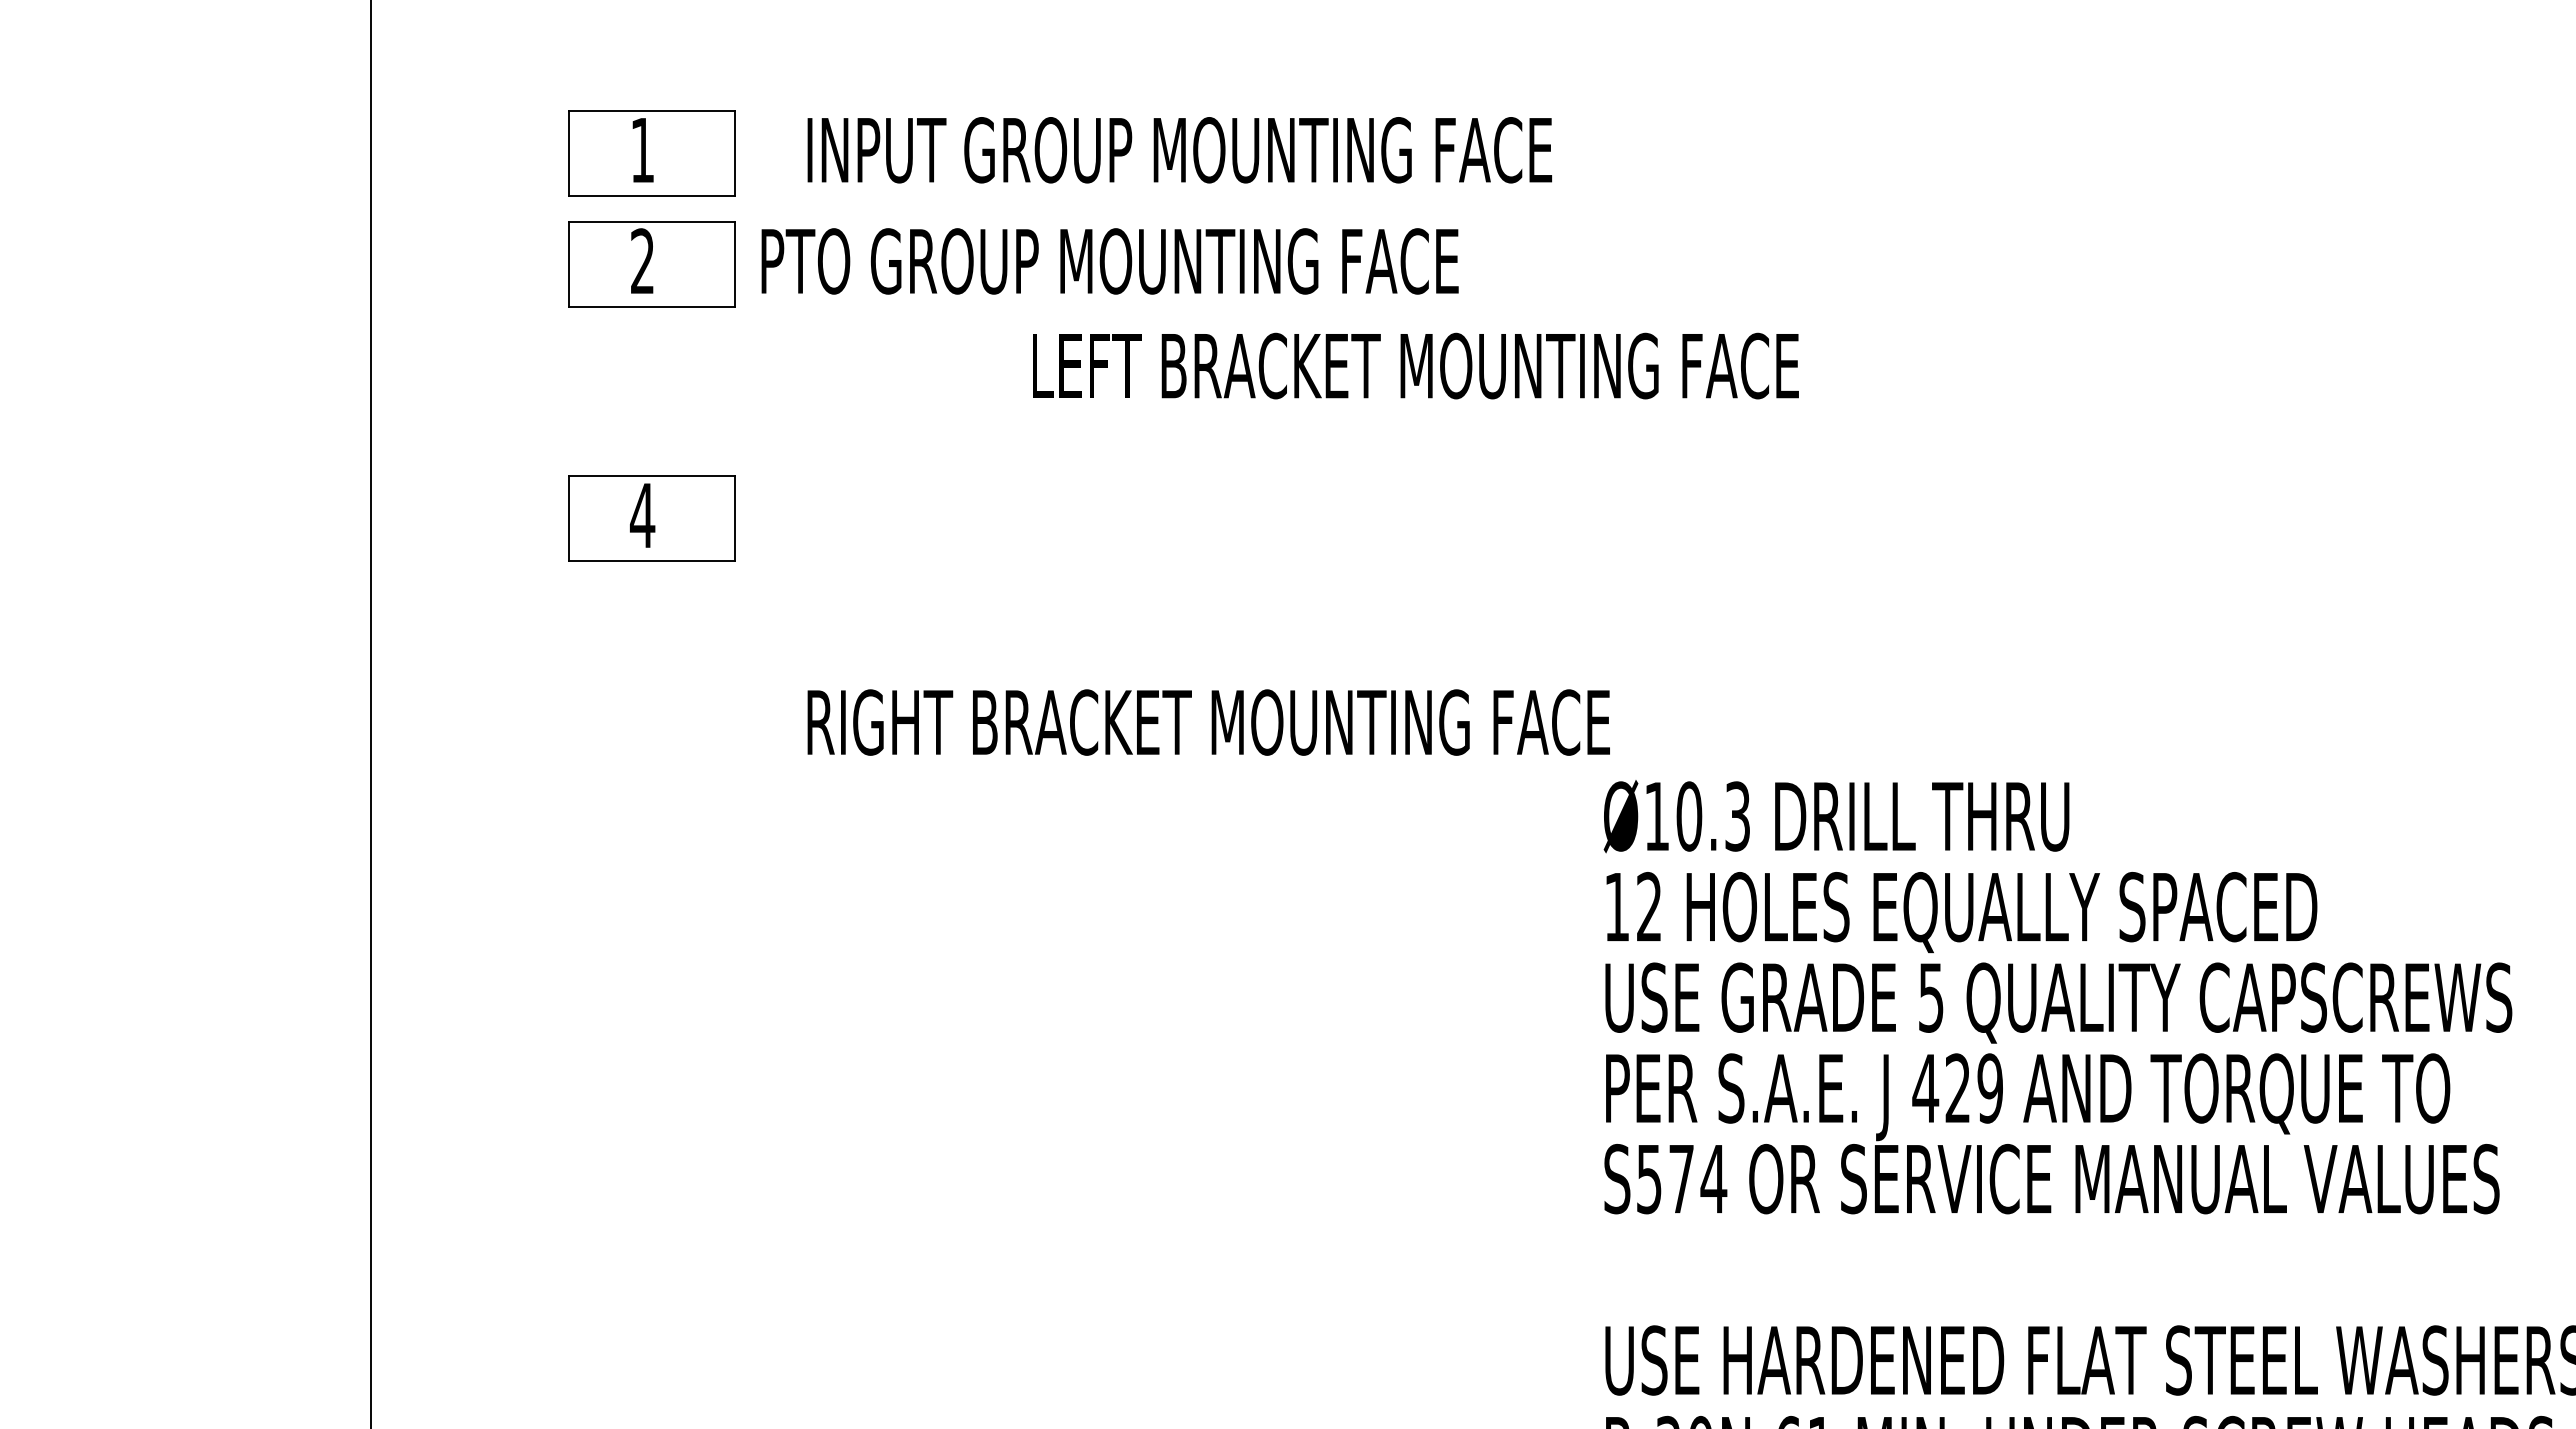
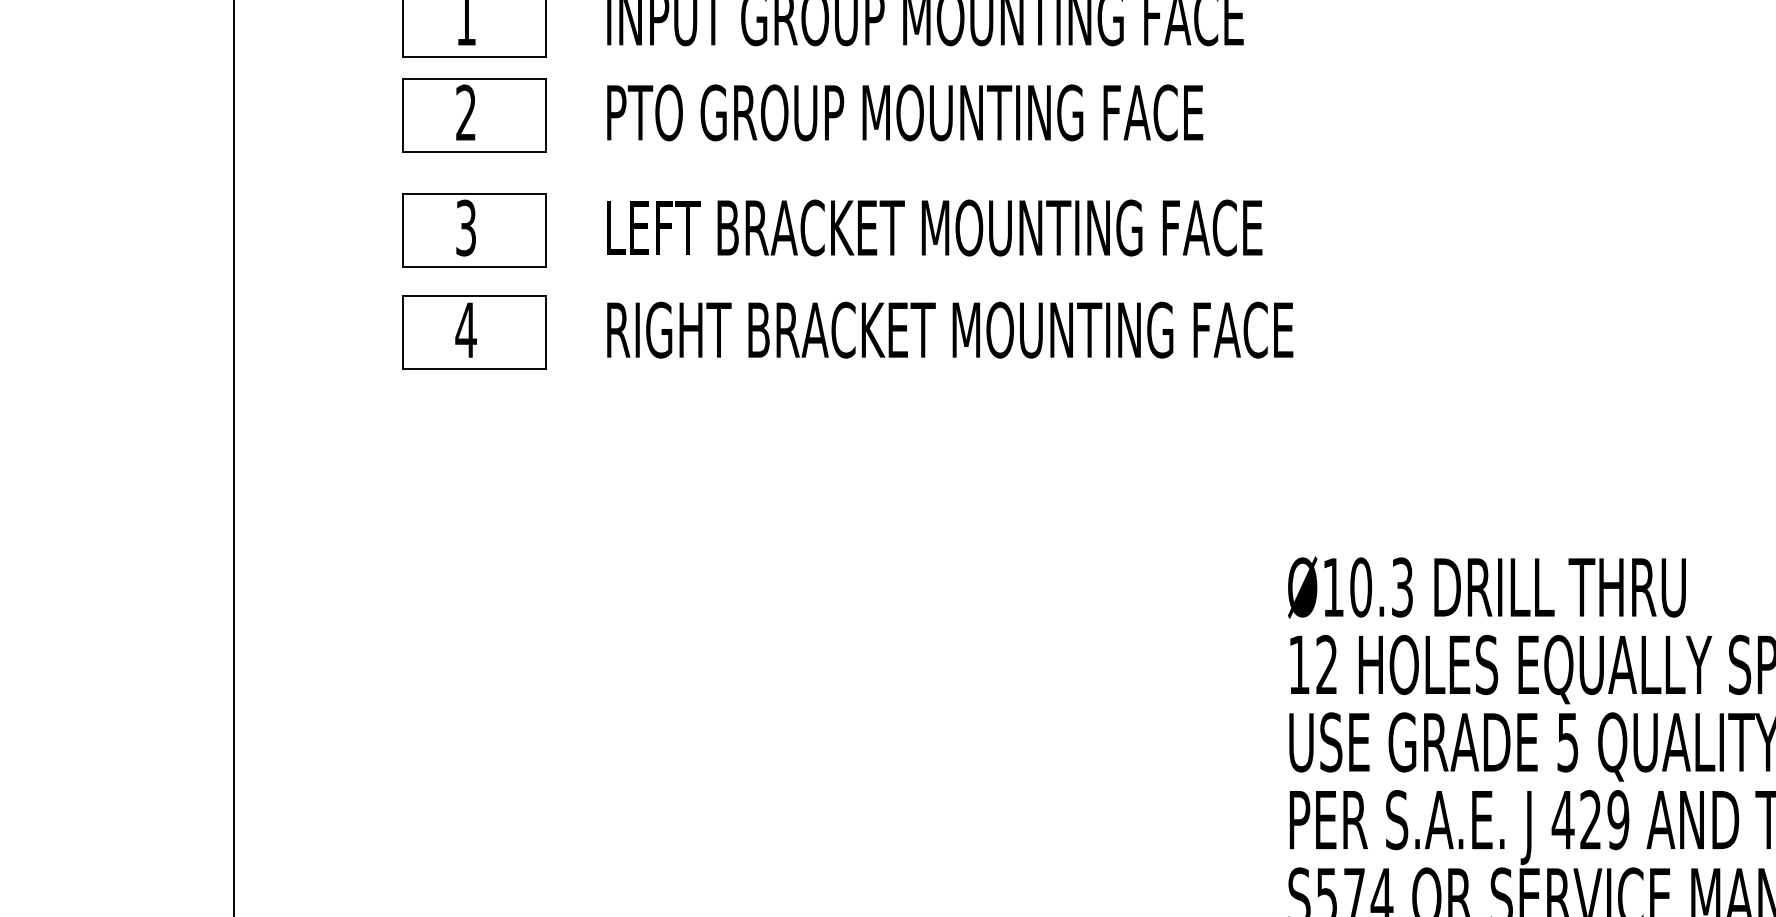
text: (1109, 261) -> (904, 112), moved
text: (1415, 365) -> (934, 227), moved
part: (651, 399) -> (473, 230), added
text: (1208, 722) -> (949, 330), moved

